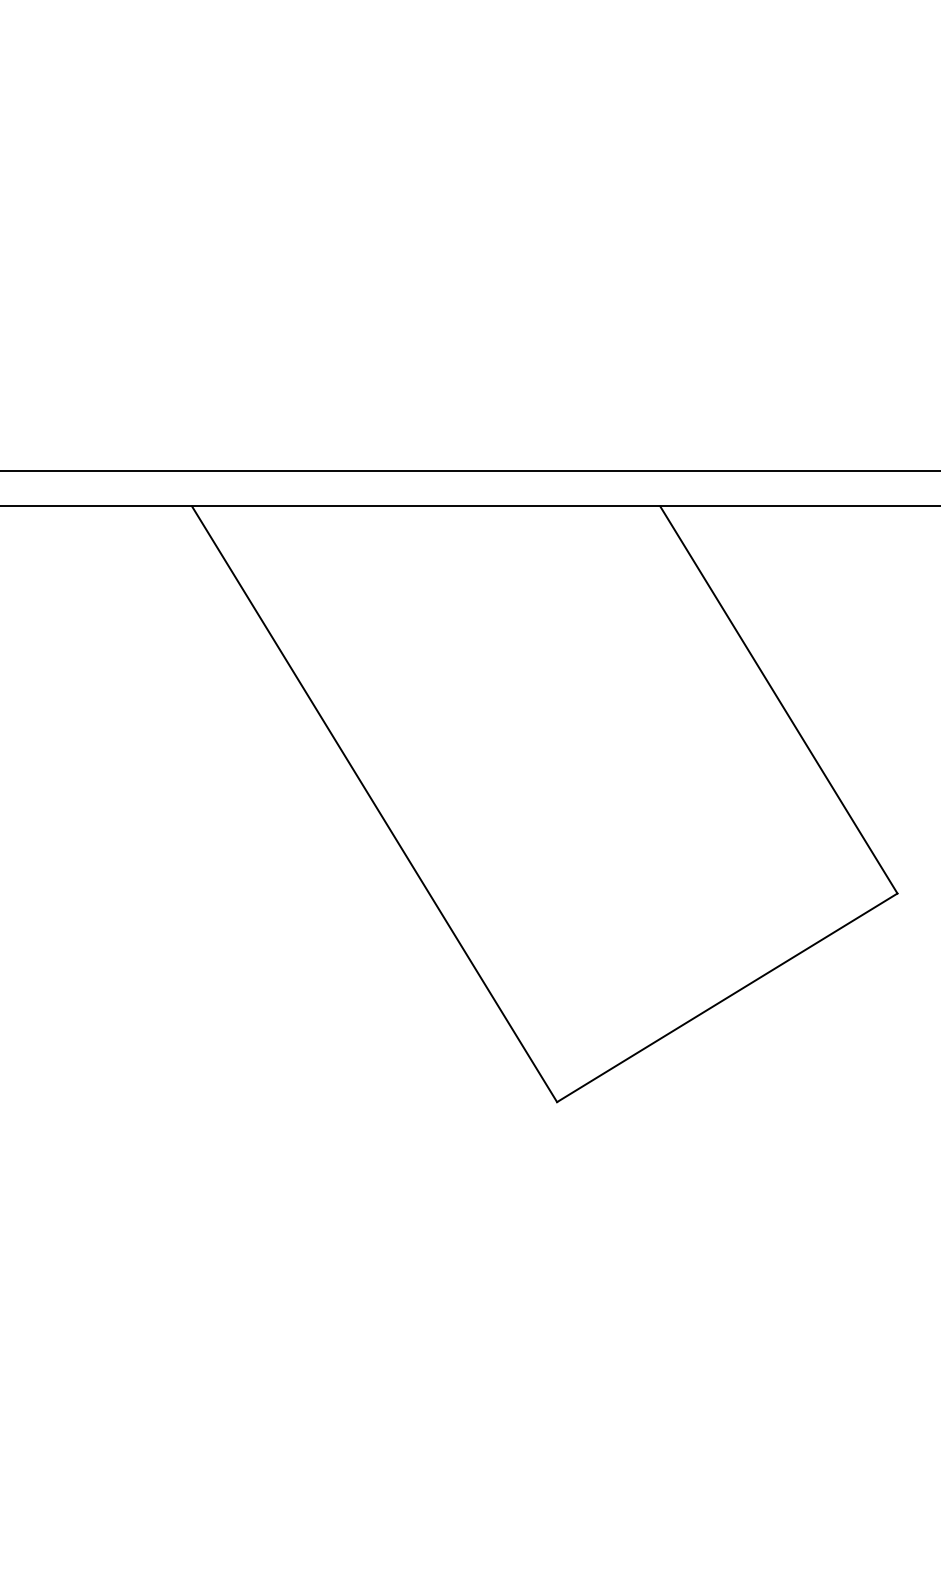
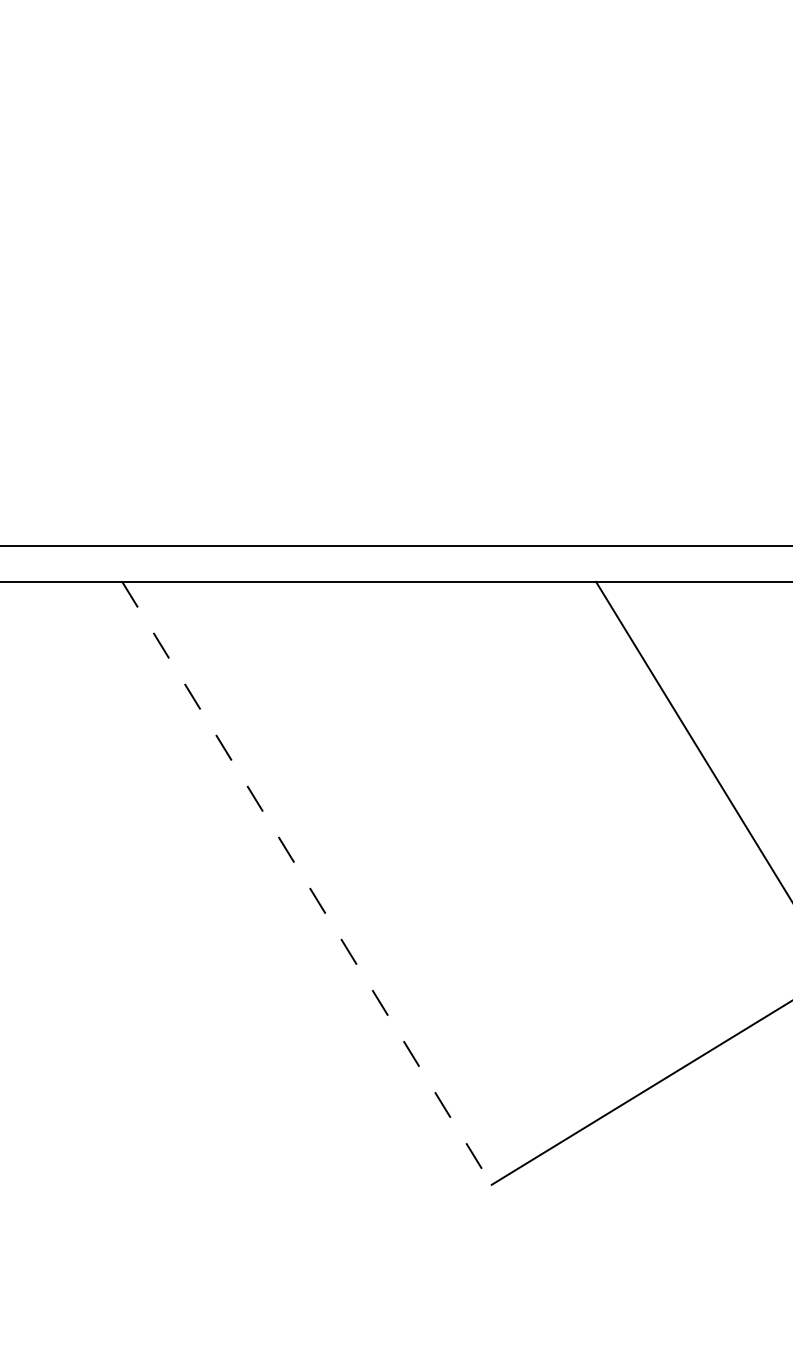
line: (374, 804) -> (306, 883), solid -> dashed

